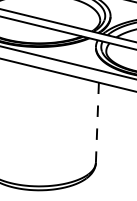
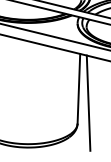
line: (97, 122) -> (78, 88), dashed -> solid
line: (108, 139) -> (88, 103), added

